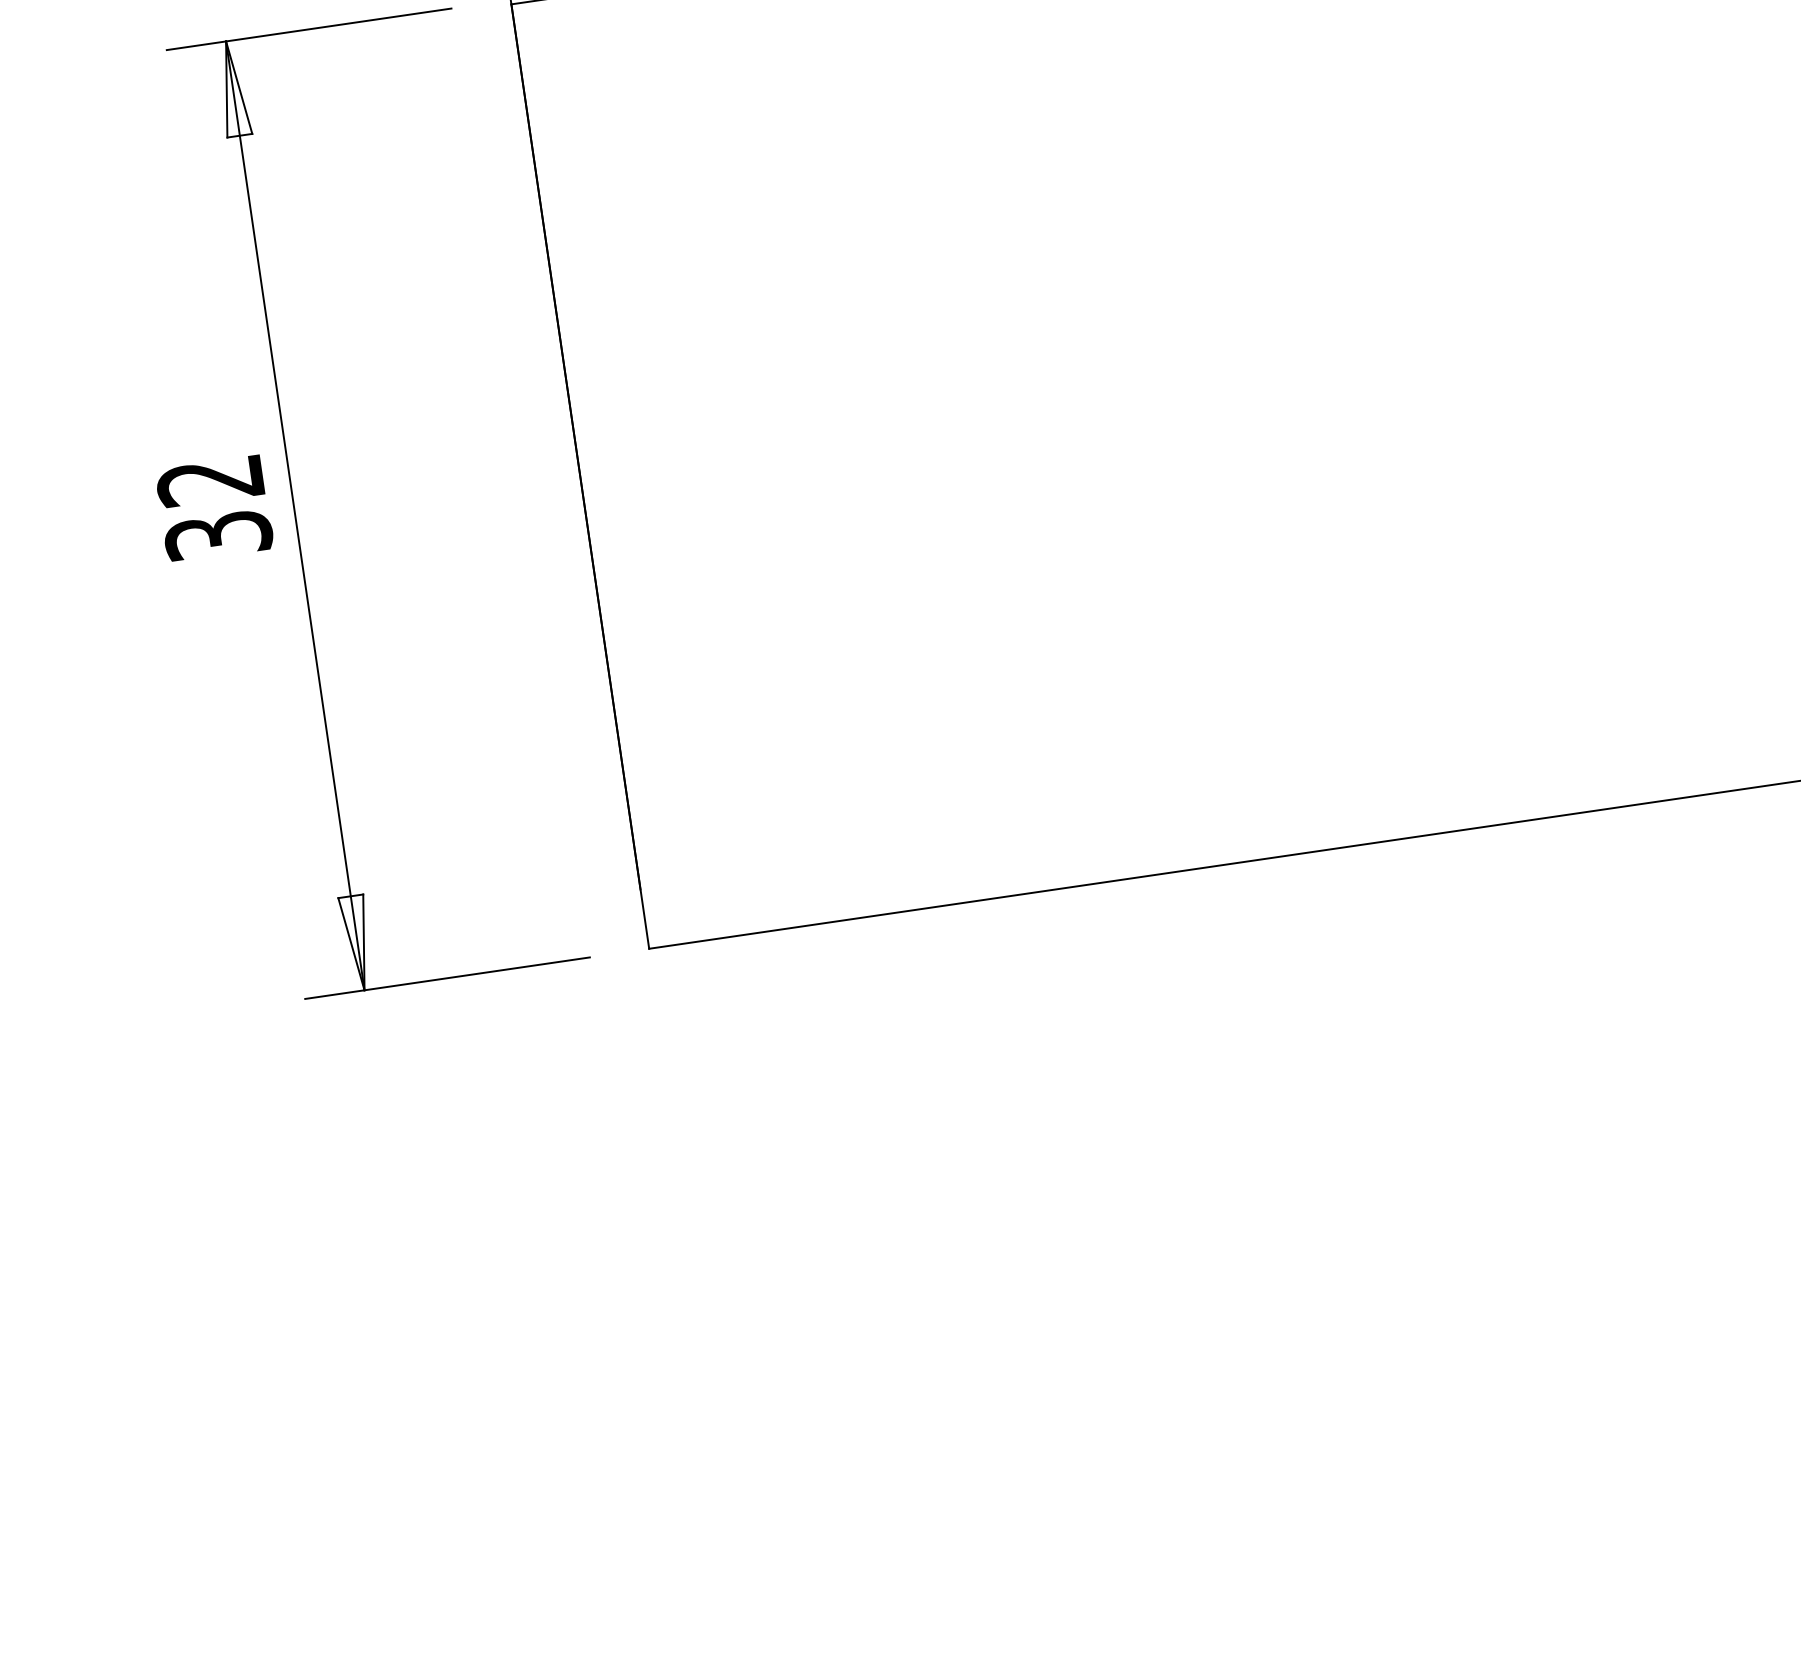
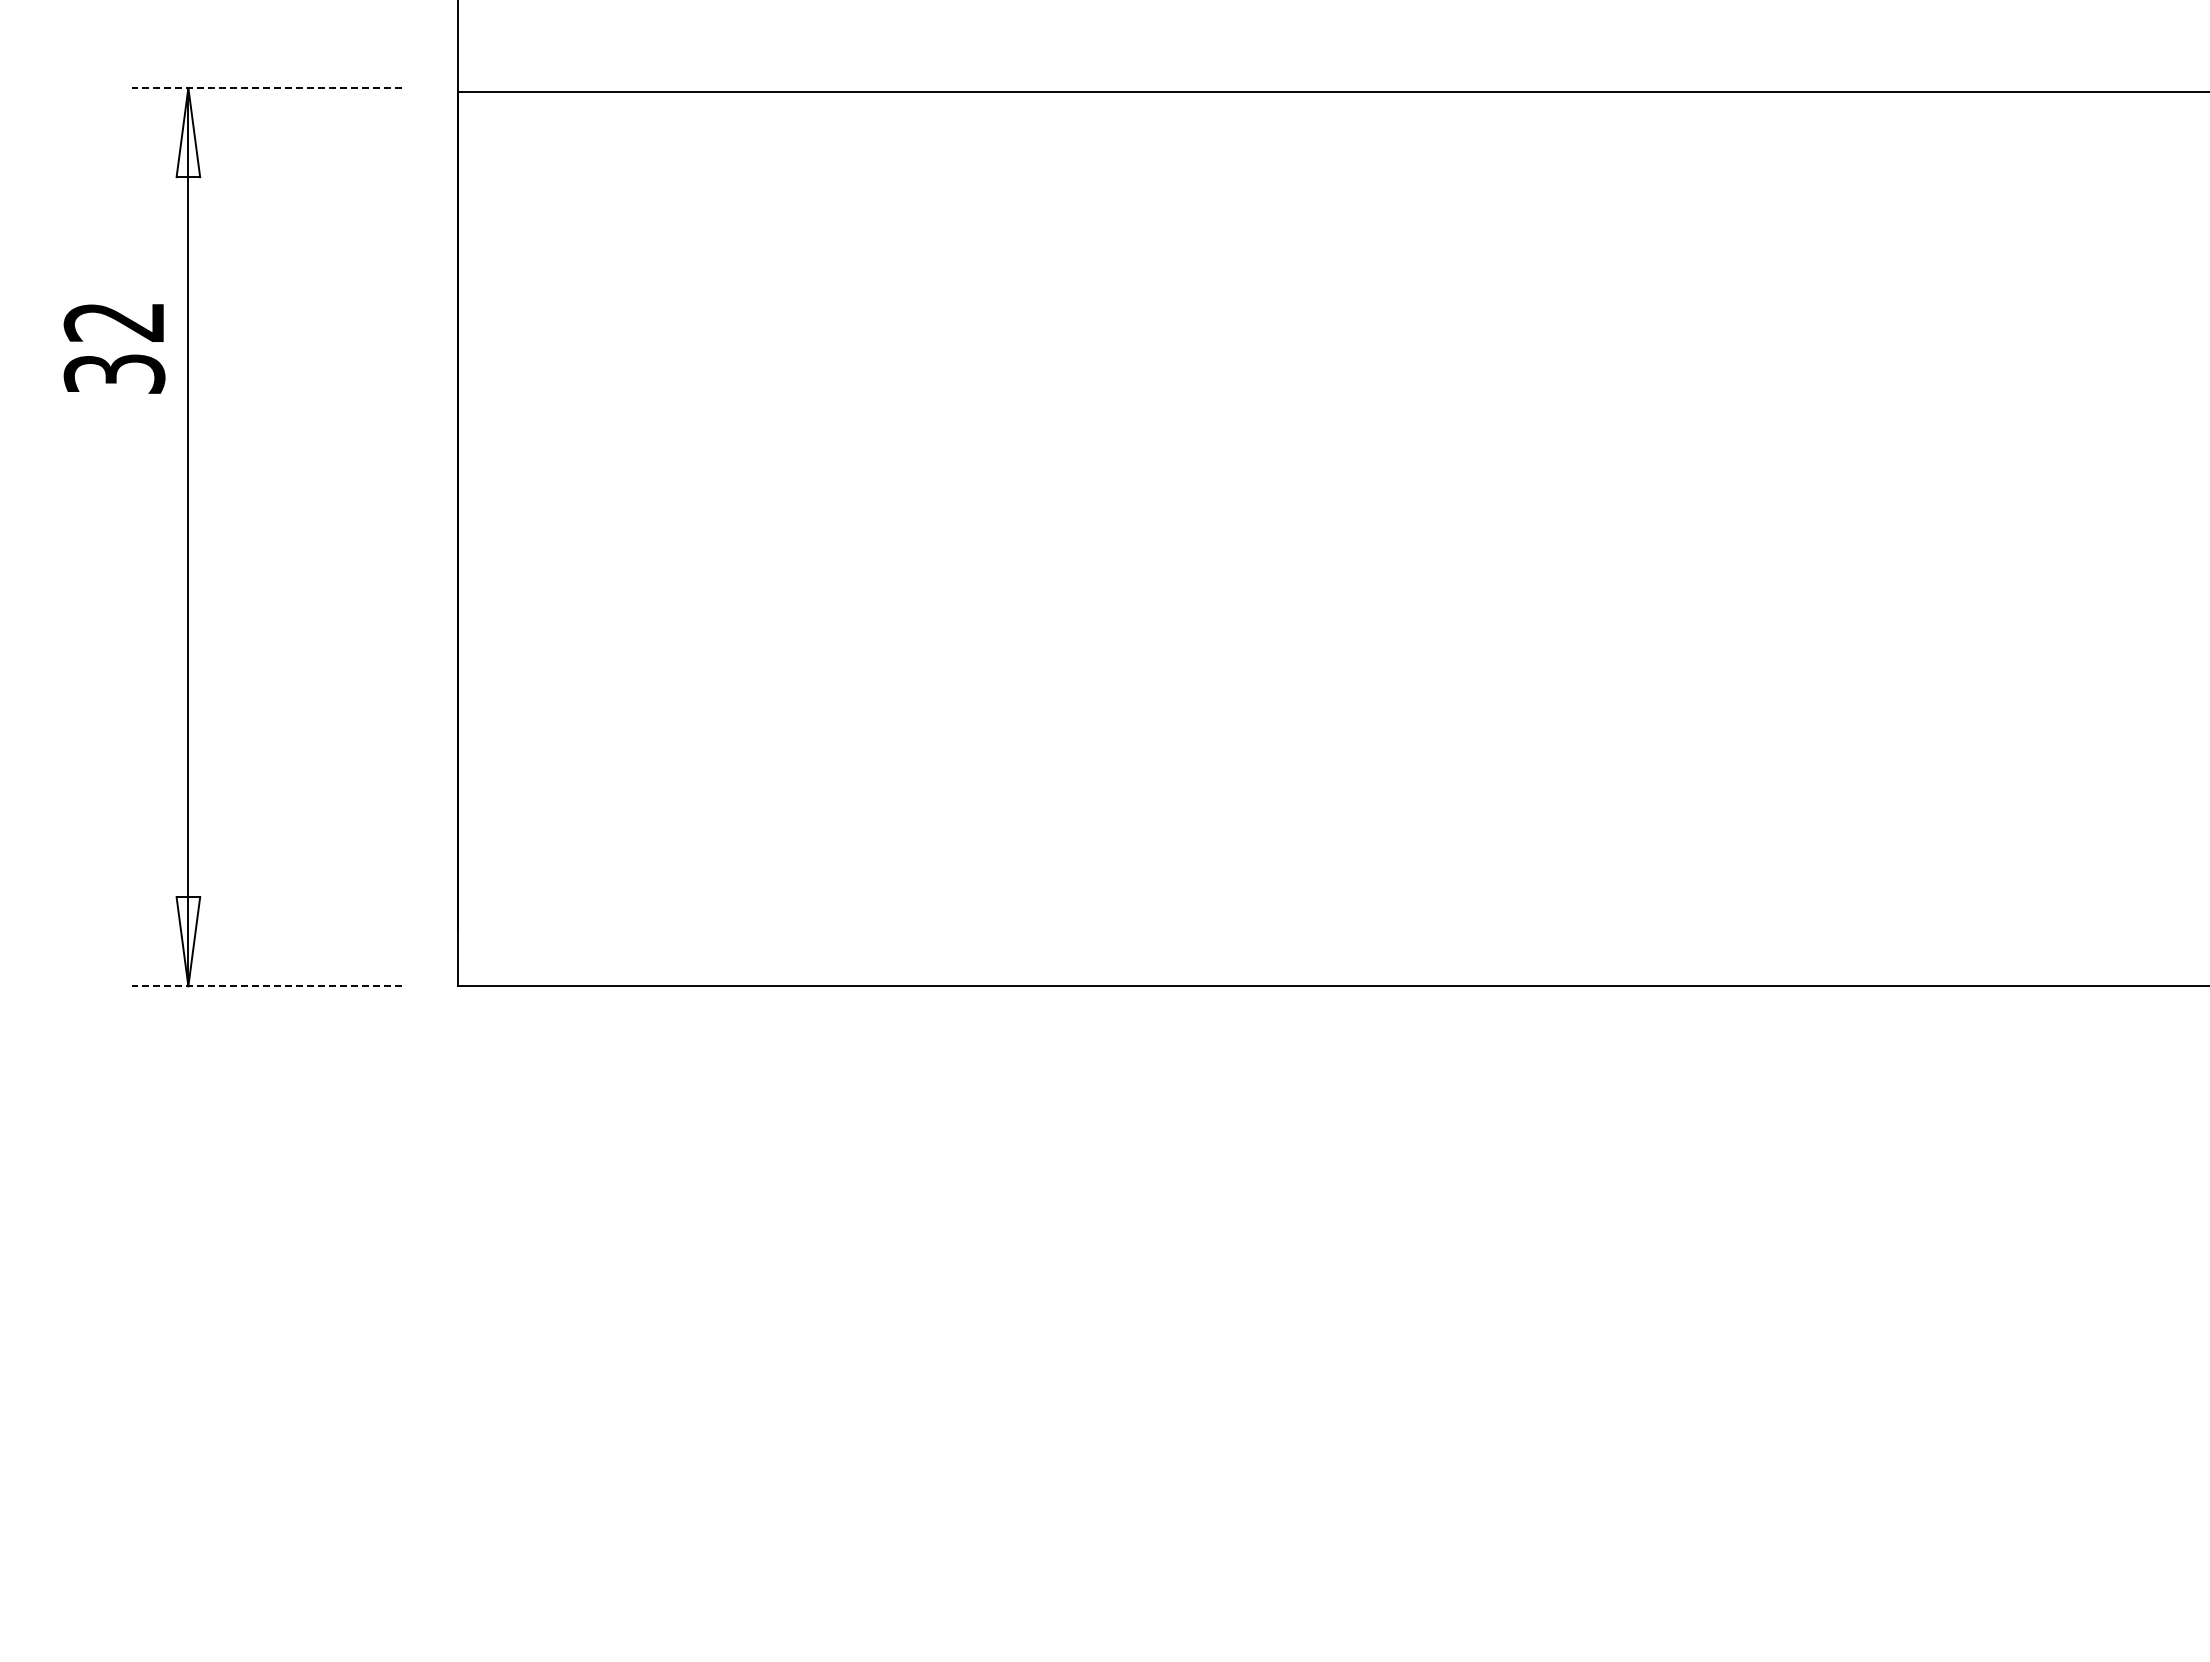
line: (308, 28) -> (266, 87), solid -> dashed
text: (214, 508) -> (114, 348), moved
line: (447, 978) -> (266, 986), solid -> dashed

